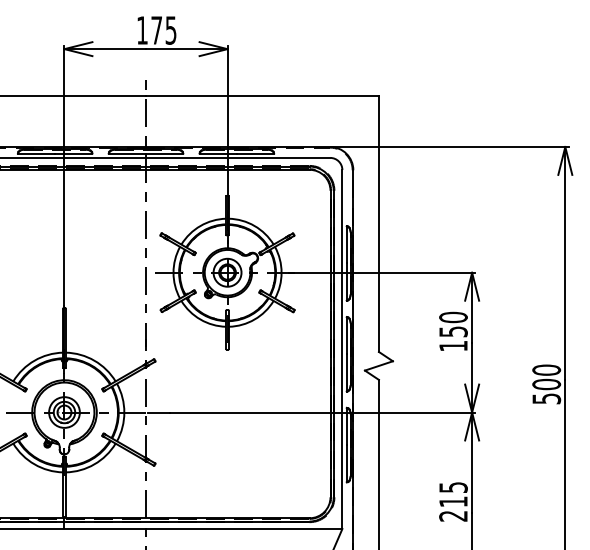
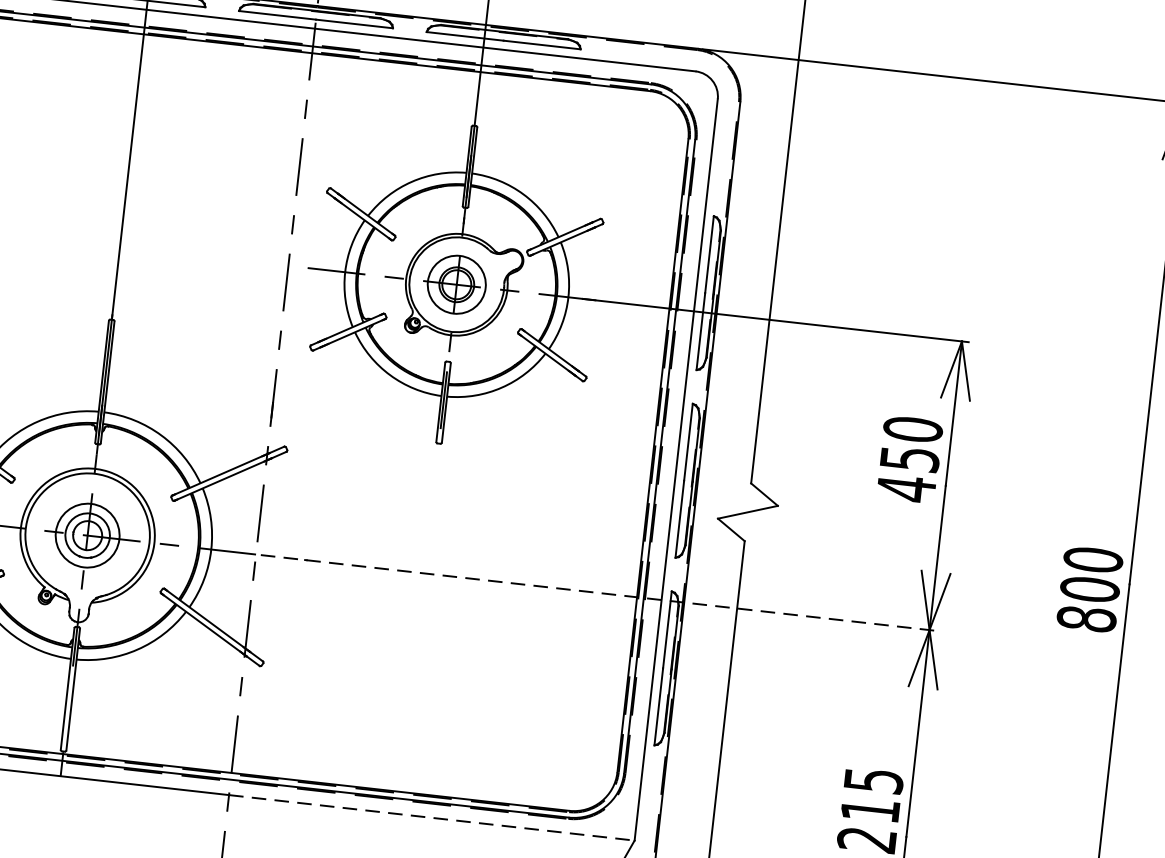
text: (453, 346) -> (906, 489), 150 -> 450
text: (546, 398) -> (1086, 618), 500 -> 800
line: (311, 412) -> (597, 592), solid -> dashed
line: (244, 529) -> (432, 818), solid -> dashed

